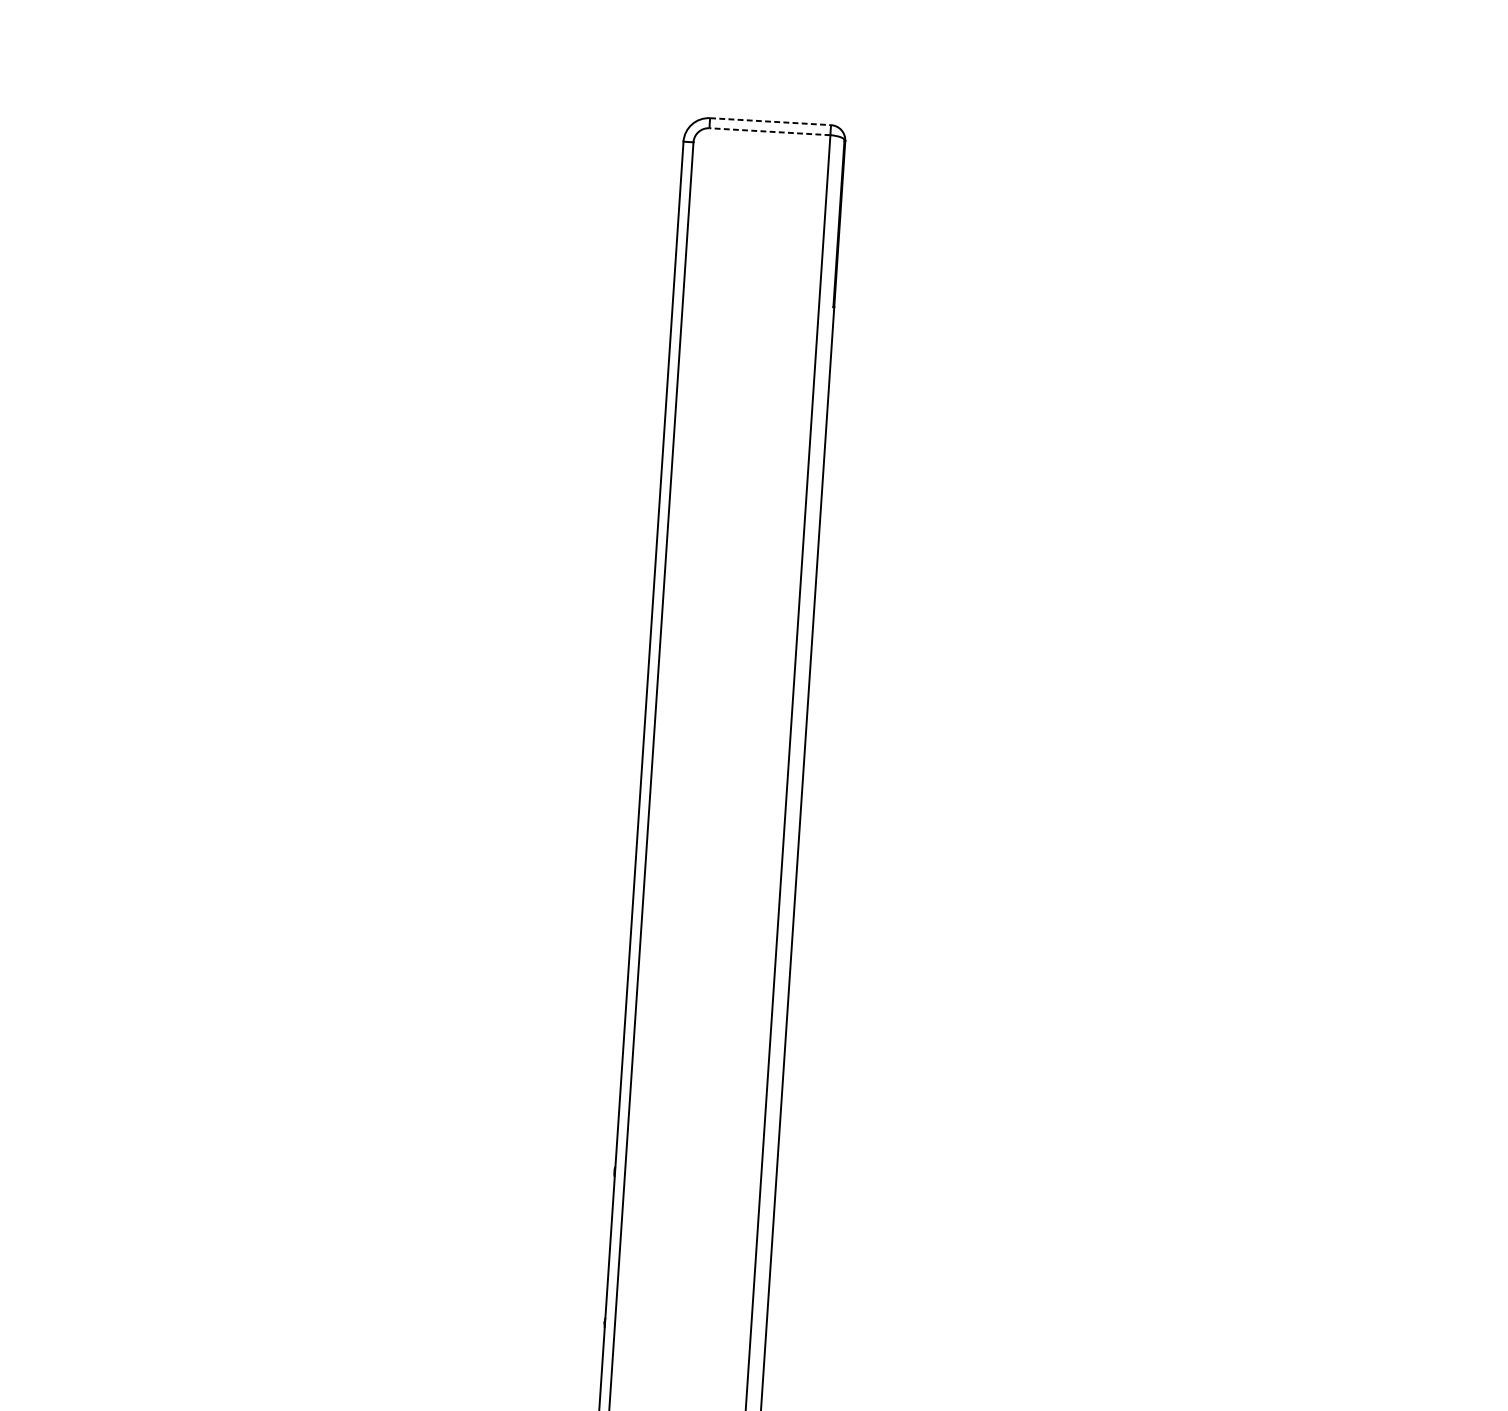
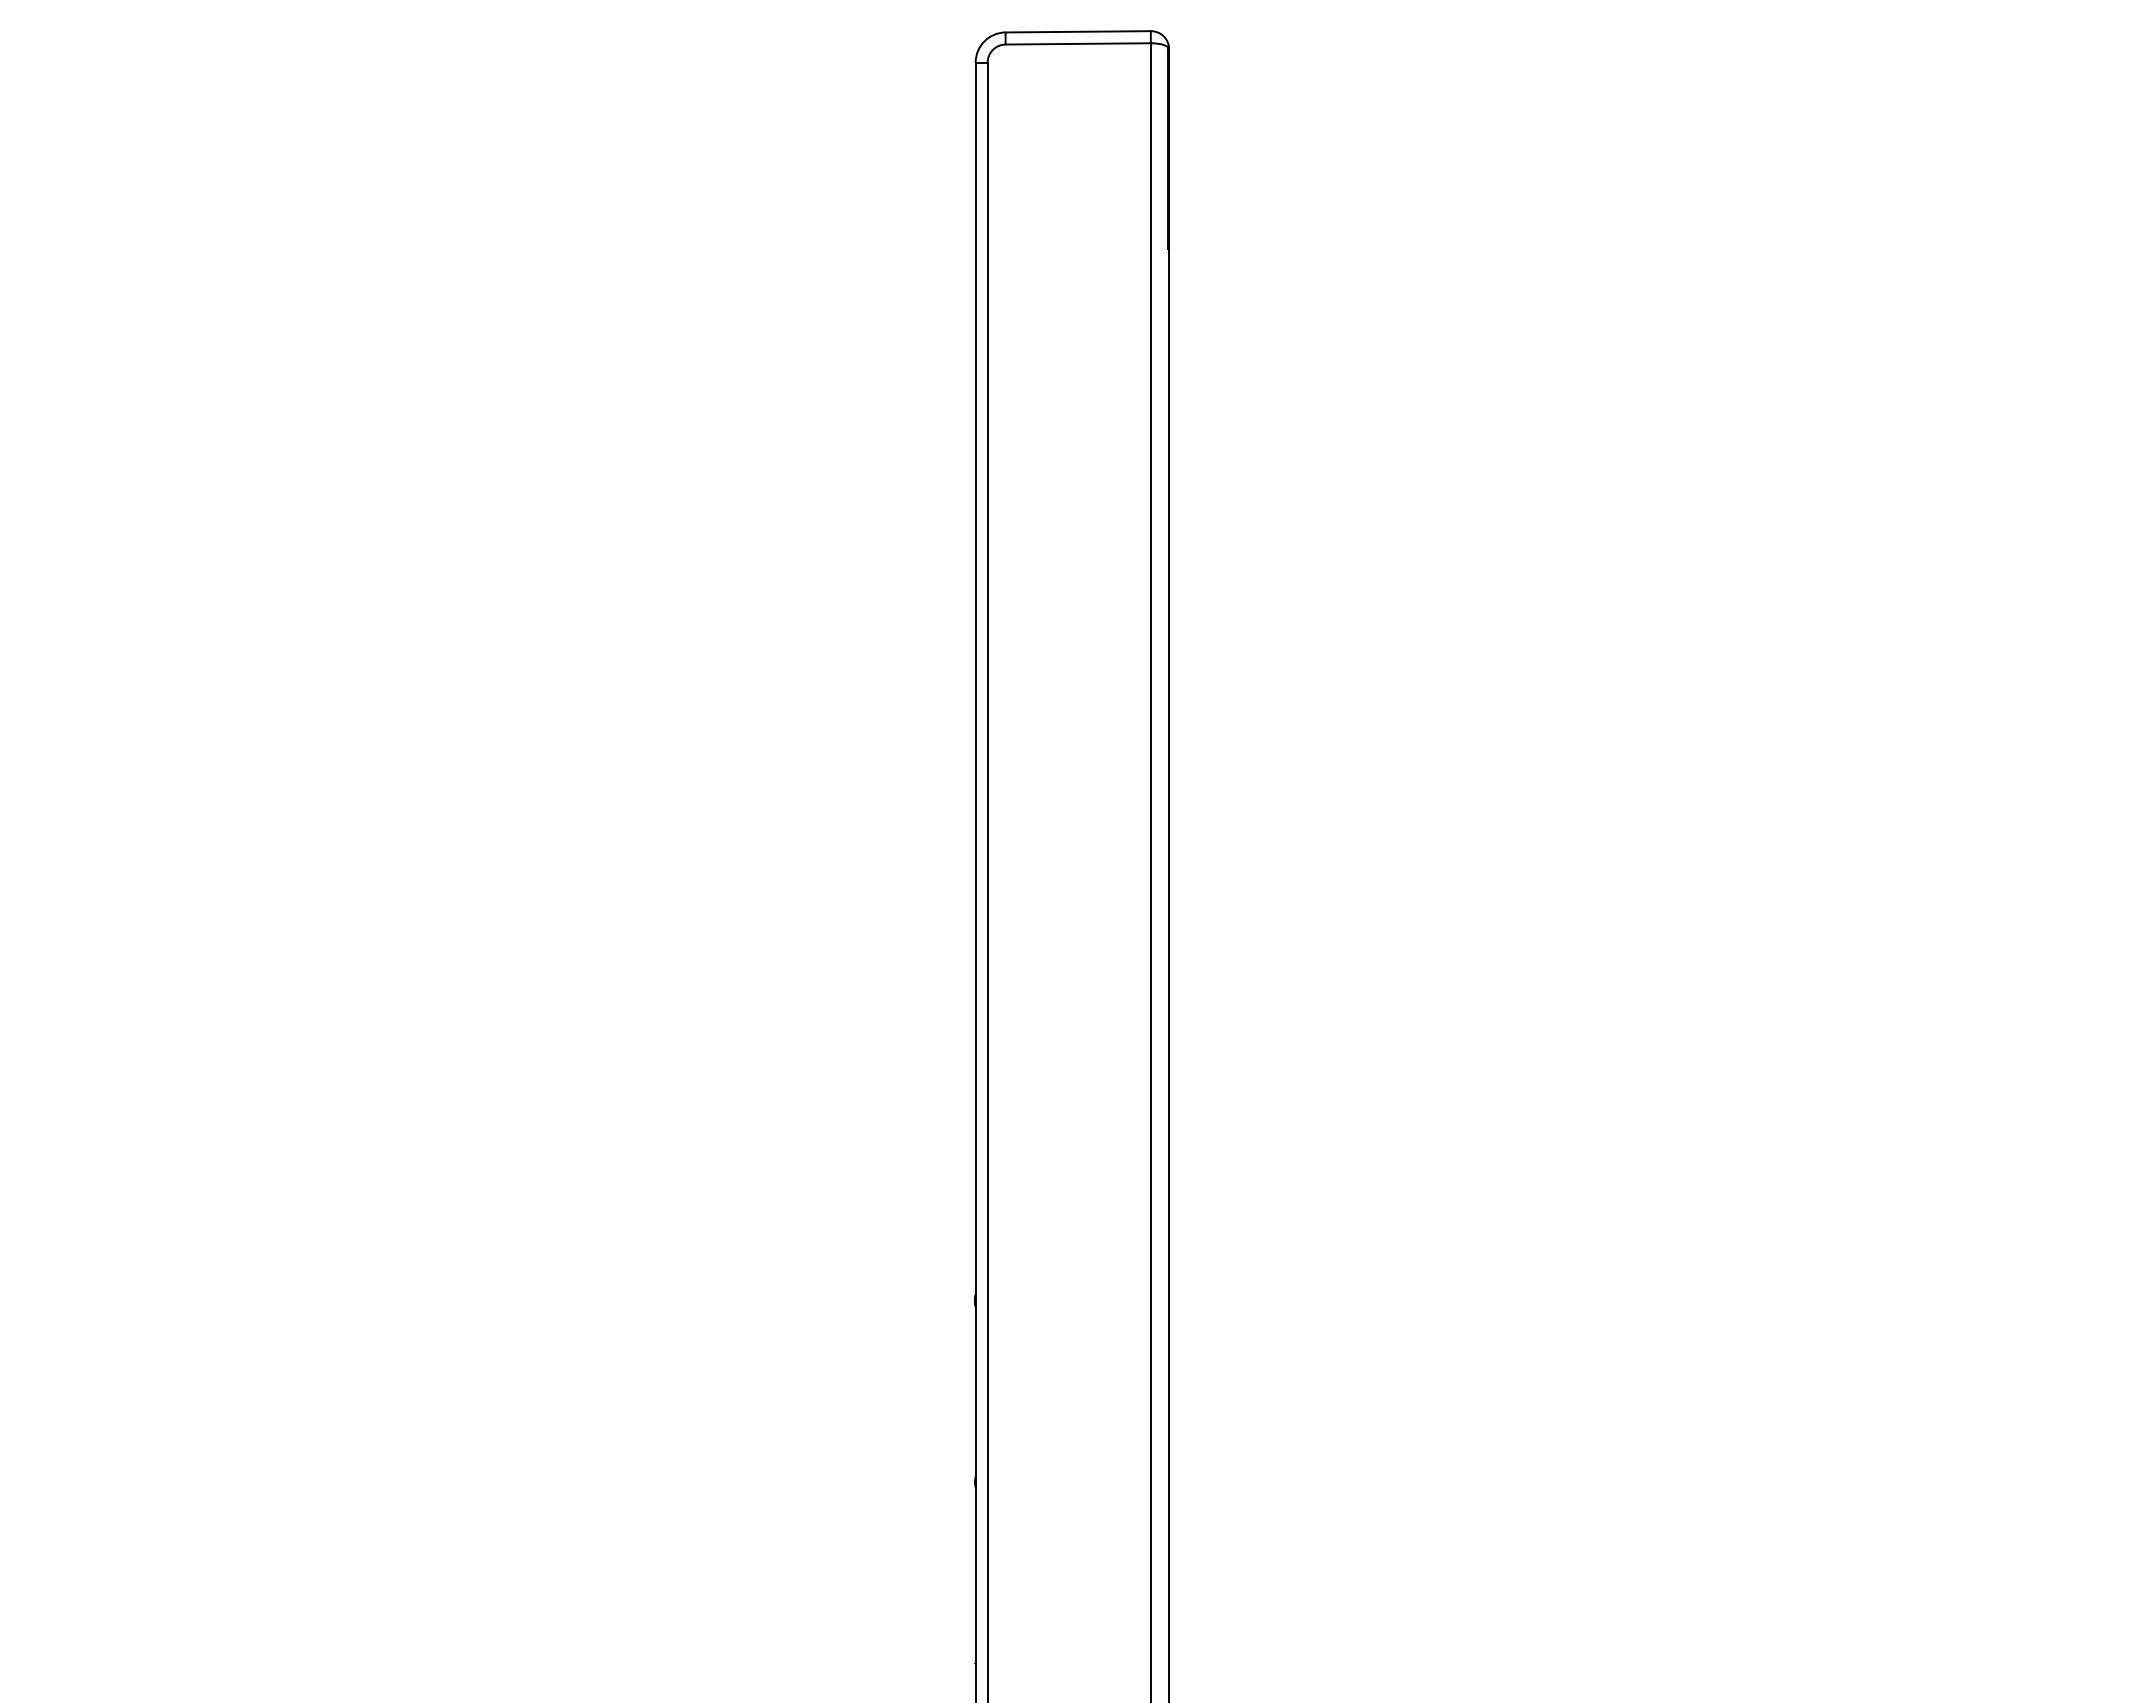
line: (770, 121) -> (1078, 31), dashed -> solid
line: (770, 131) -> (1078, 43), dashed -> solid

